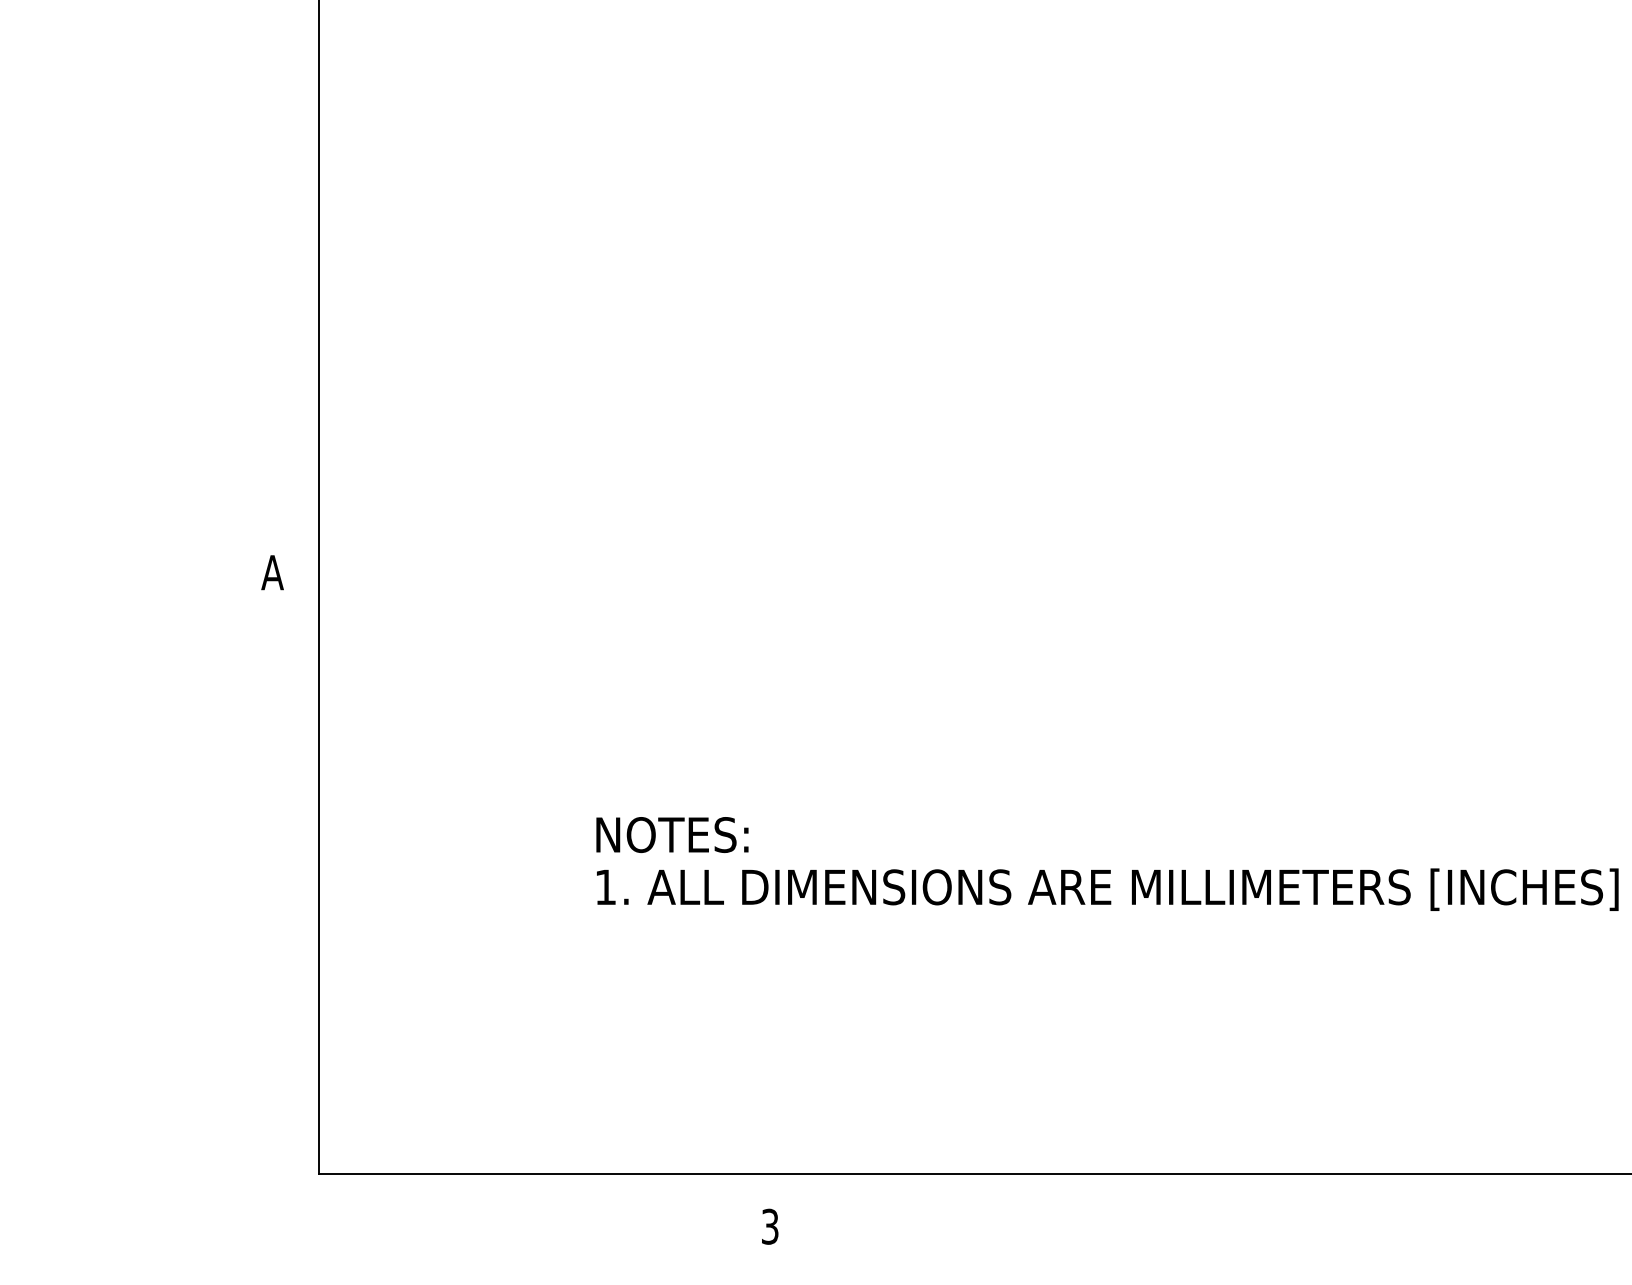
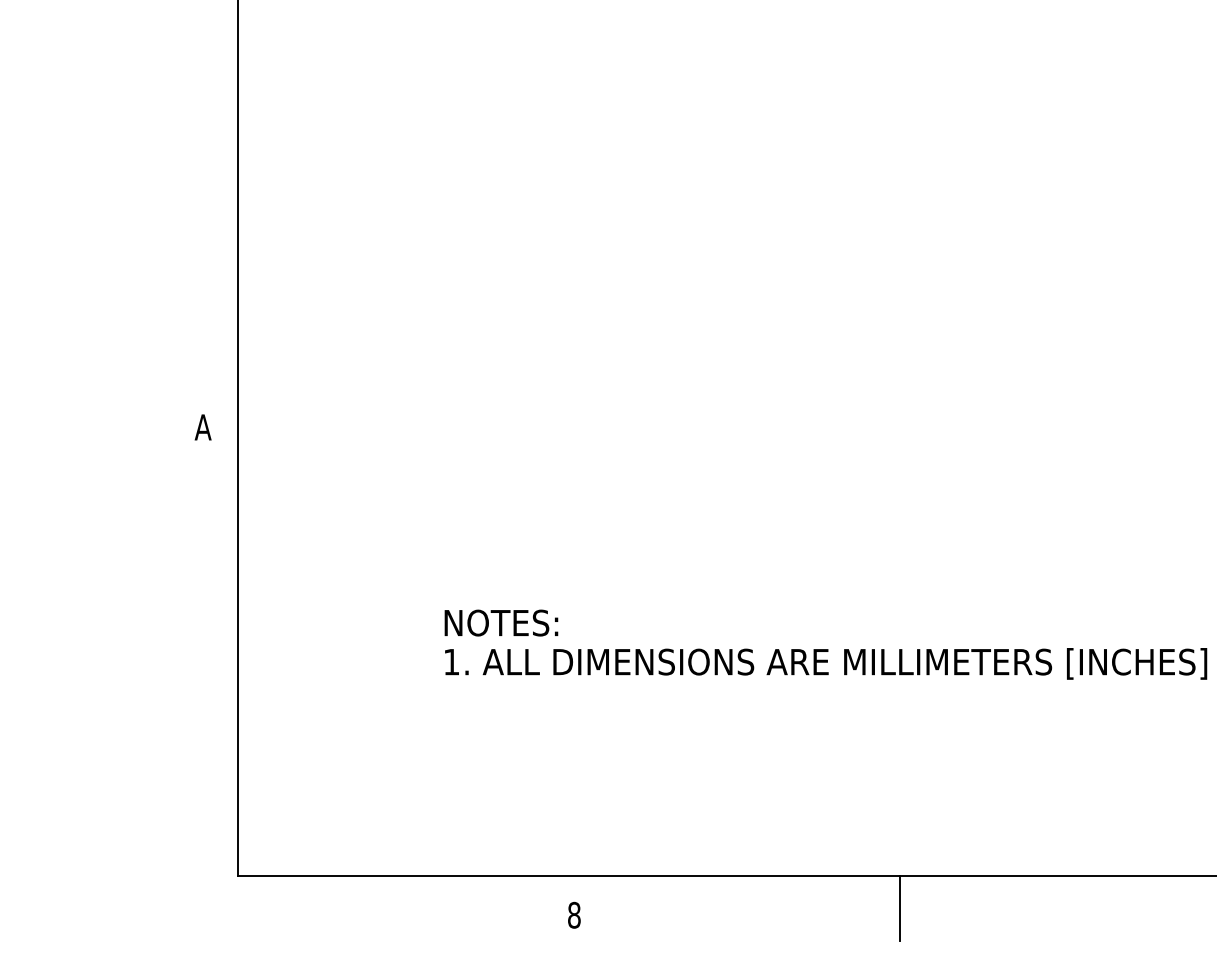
line: (1206, 1217) -> (899, 908), added
text: (769, 1226) -> (573, 915), 3 -> 8

